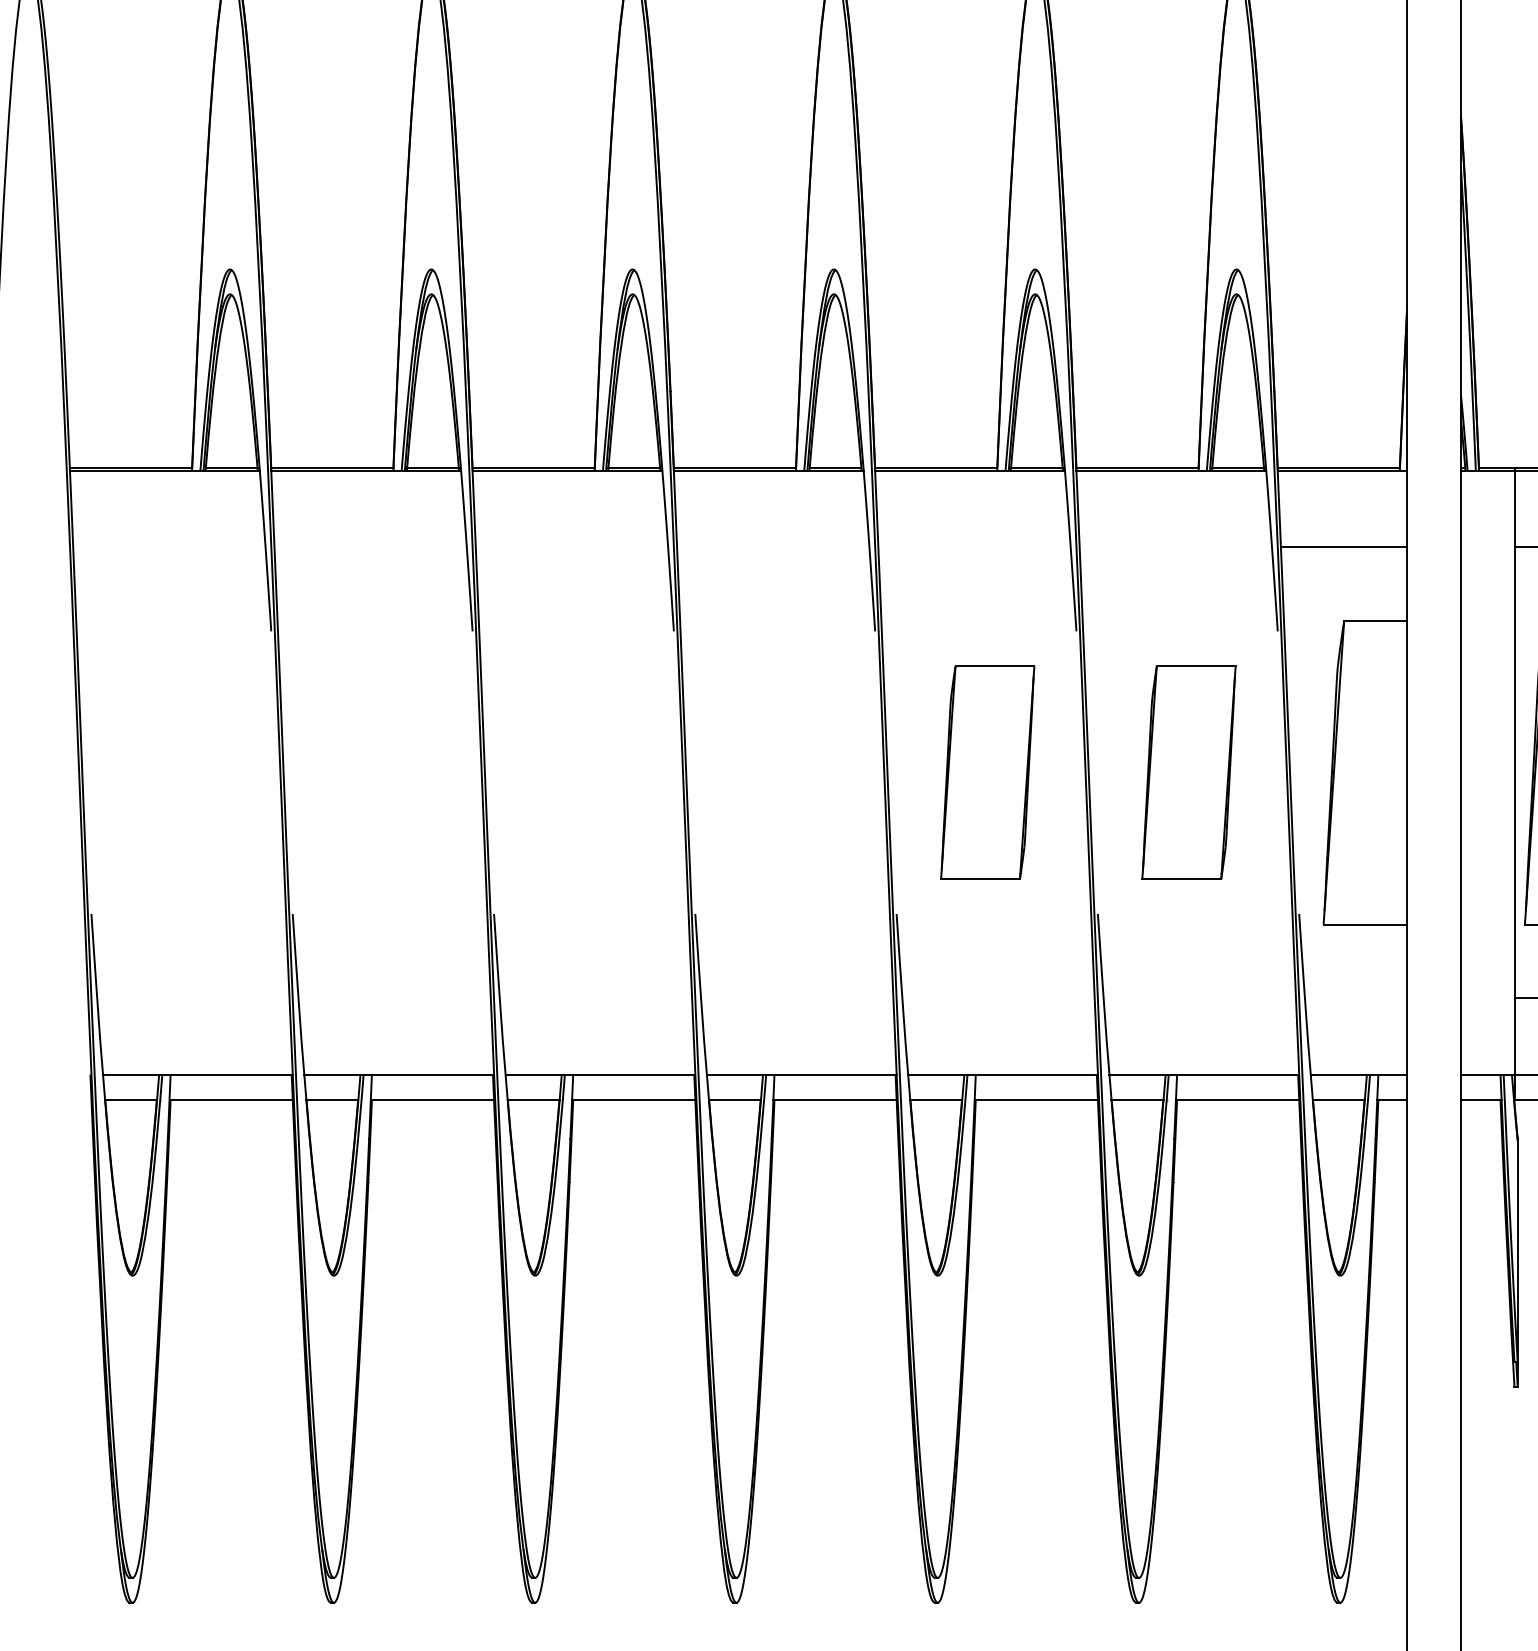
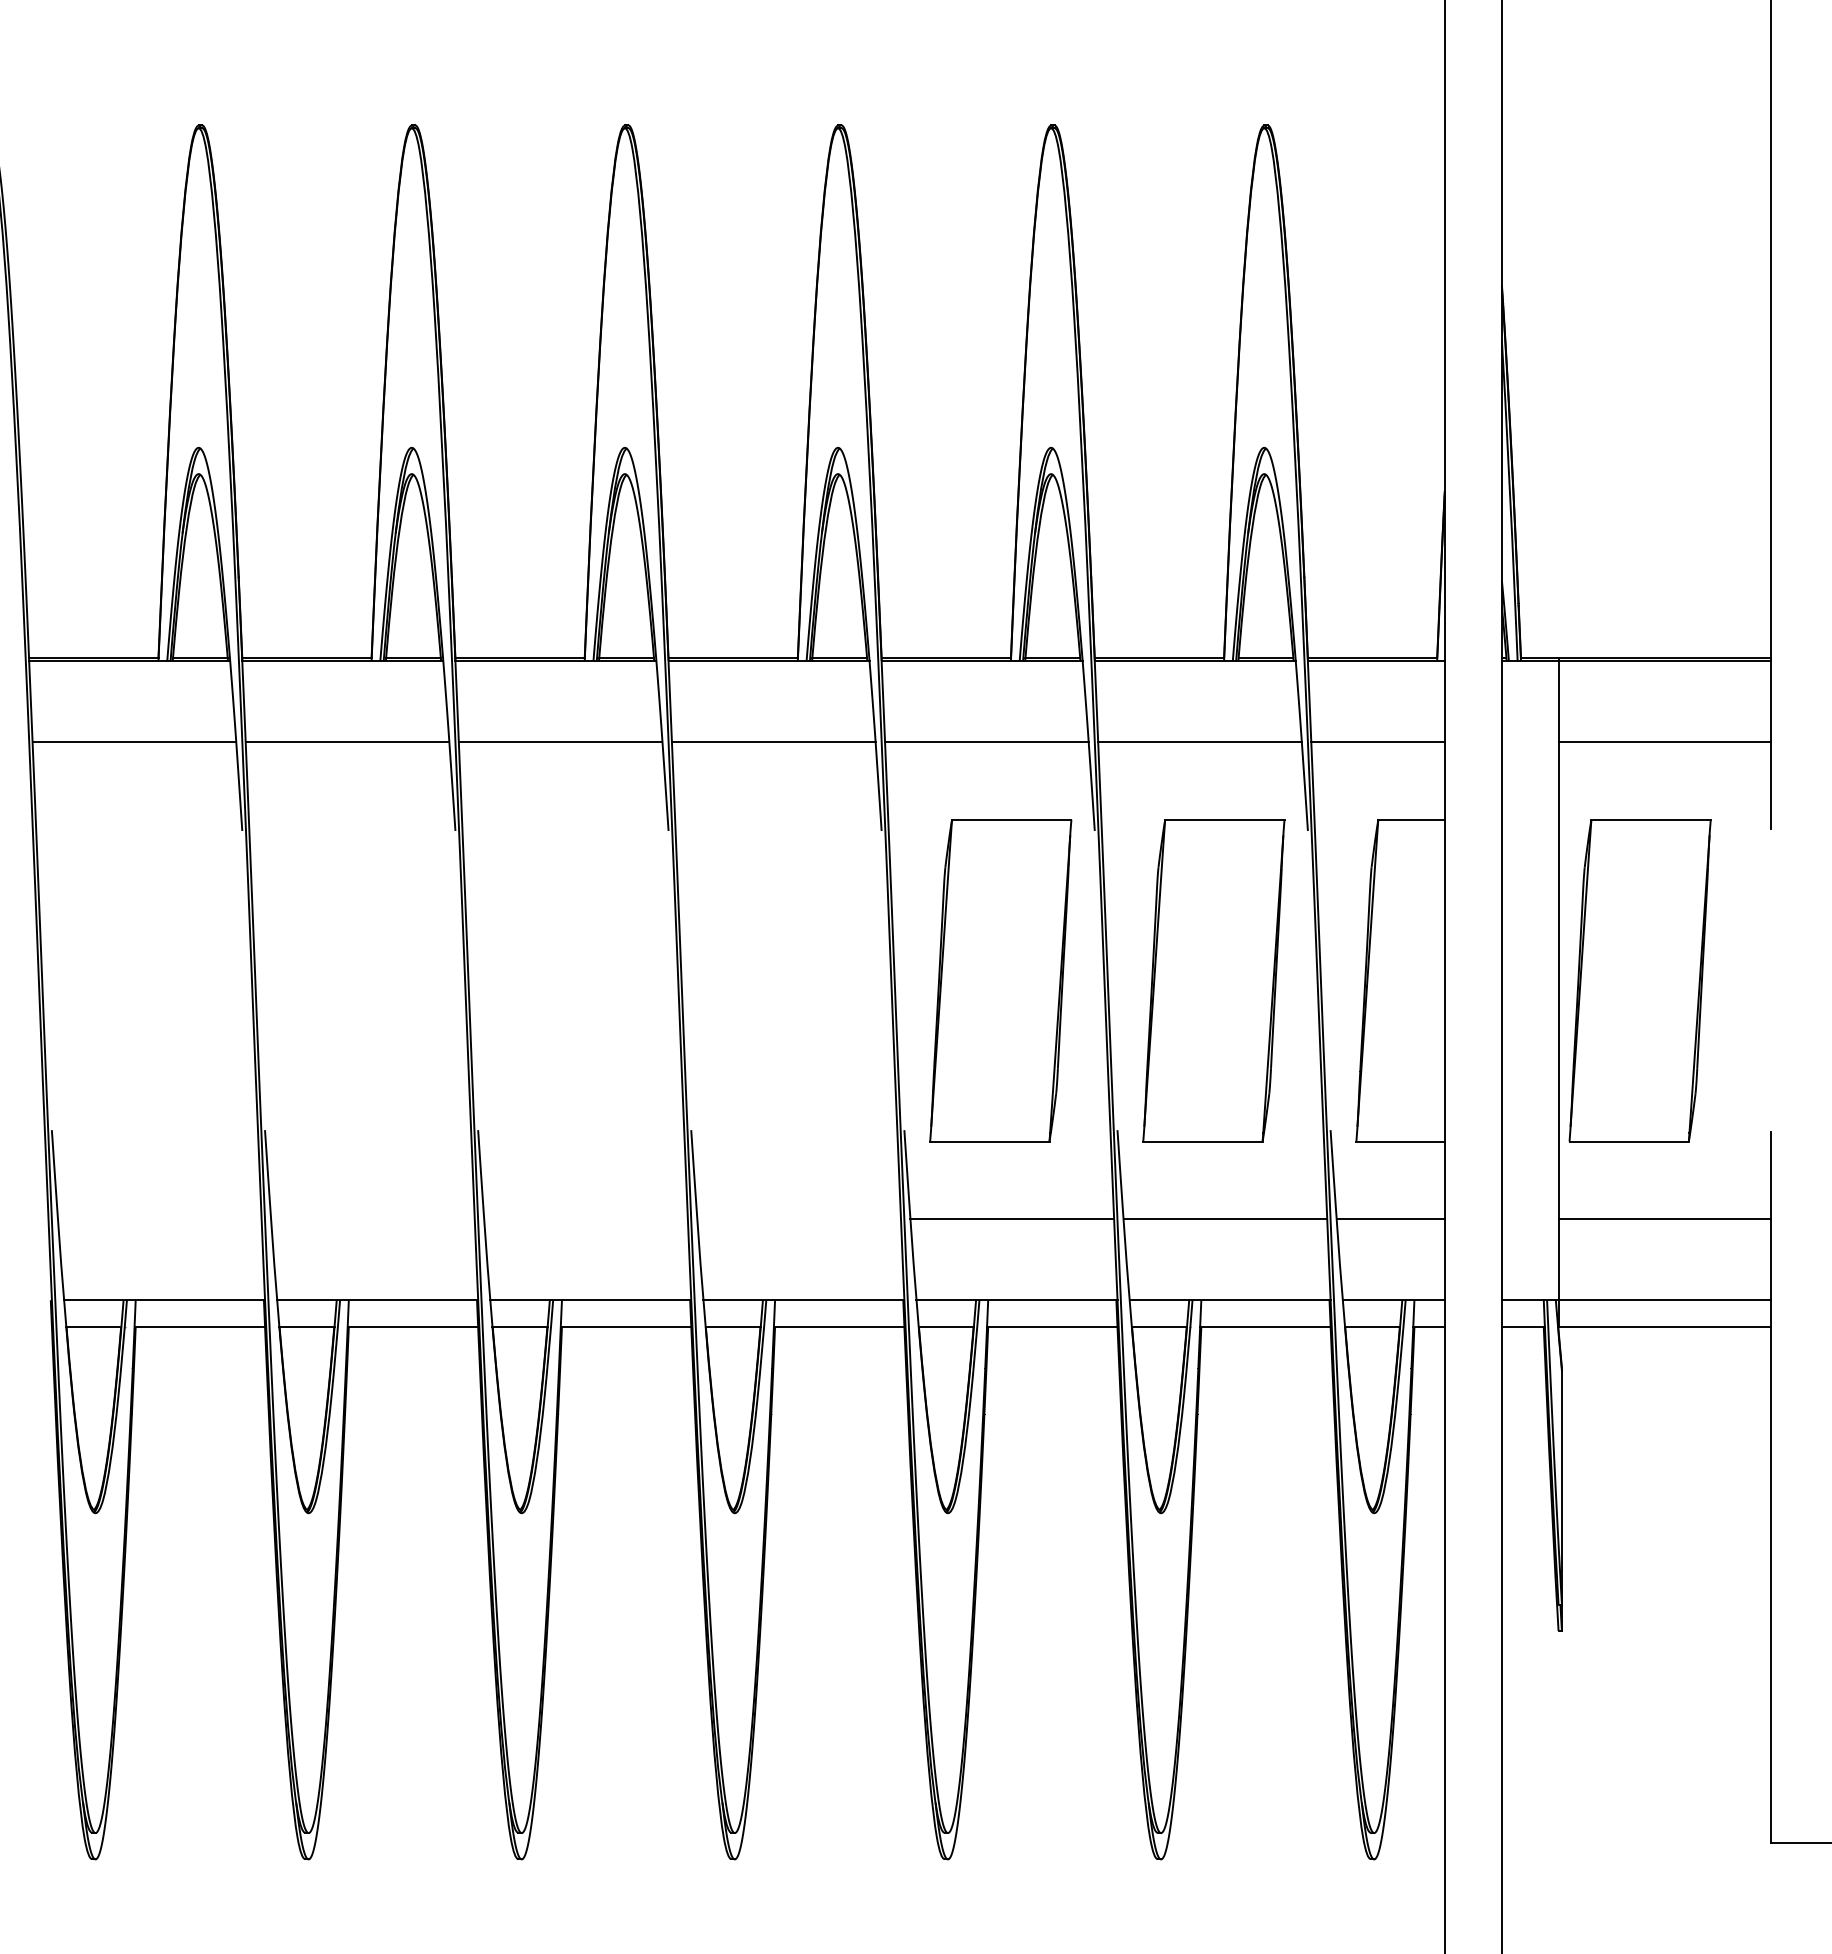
line: (169, 546) -> (134, 741), added
line: (370, 546) -> (347, 741), added
line: (571, 546) -> (560, 741), added
line: (773, 546) -> (773, 741), added
line: (974, 546) -> (986, 741), added
line: (1175, 546) -> (1199, 741), added
part: (987, 772) -> (1000, 980), size x1.43
part: (1188, 772) -> (1213, 980), size x1.43
line: (998, 998) -> (1012, 1219), added
line: (1199, 998) -> (1225, 1219), added
line: (1355, 998) -> (1390, 1219), added

